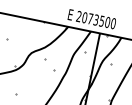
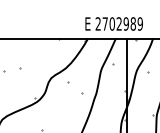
text: (98, 20) -> (122, 23), 2073500 -> 2702989

